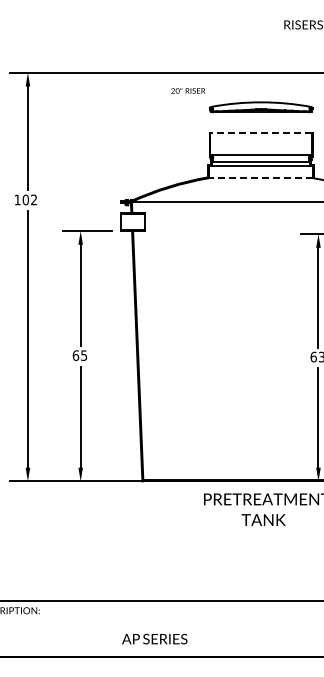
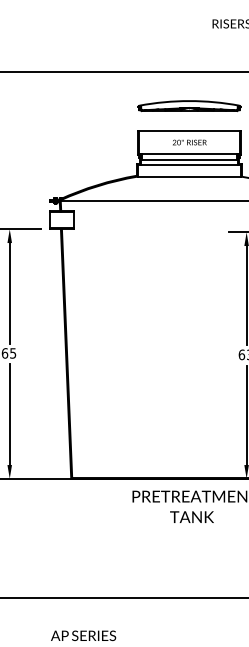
text: (188, 90) -> (189, 142), moved
line: (261, 132) -> (189, 131), dashed -> solid
line: (260, 178) -> (188, 176), dashed -> solid

